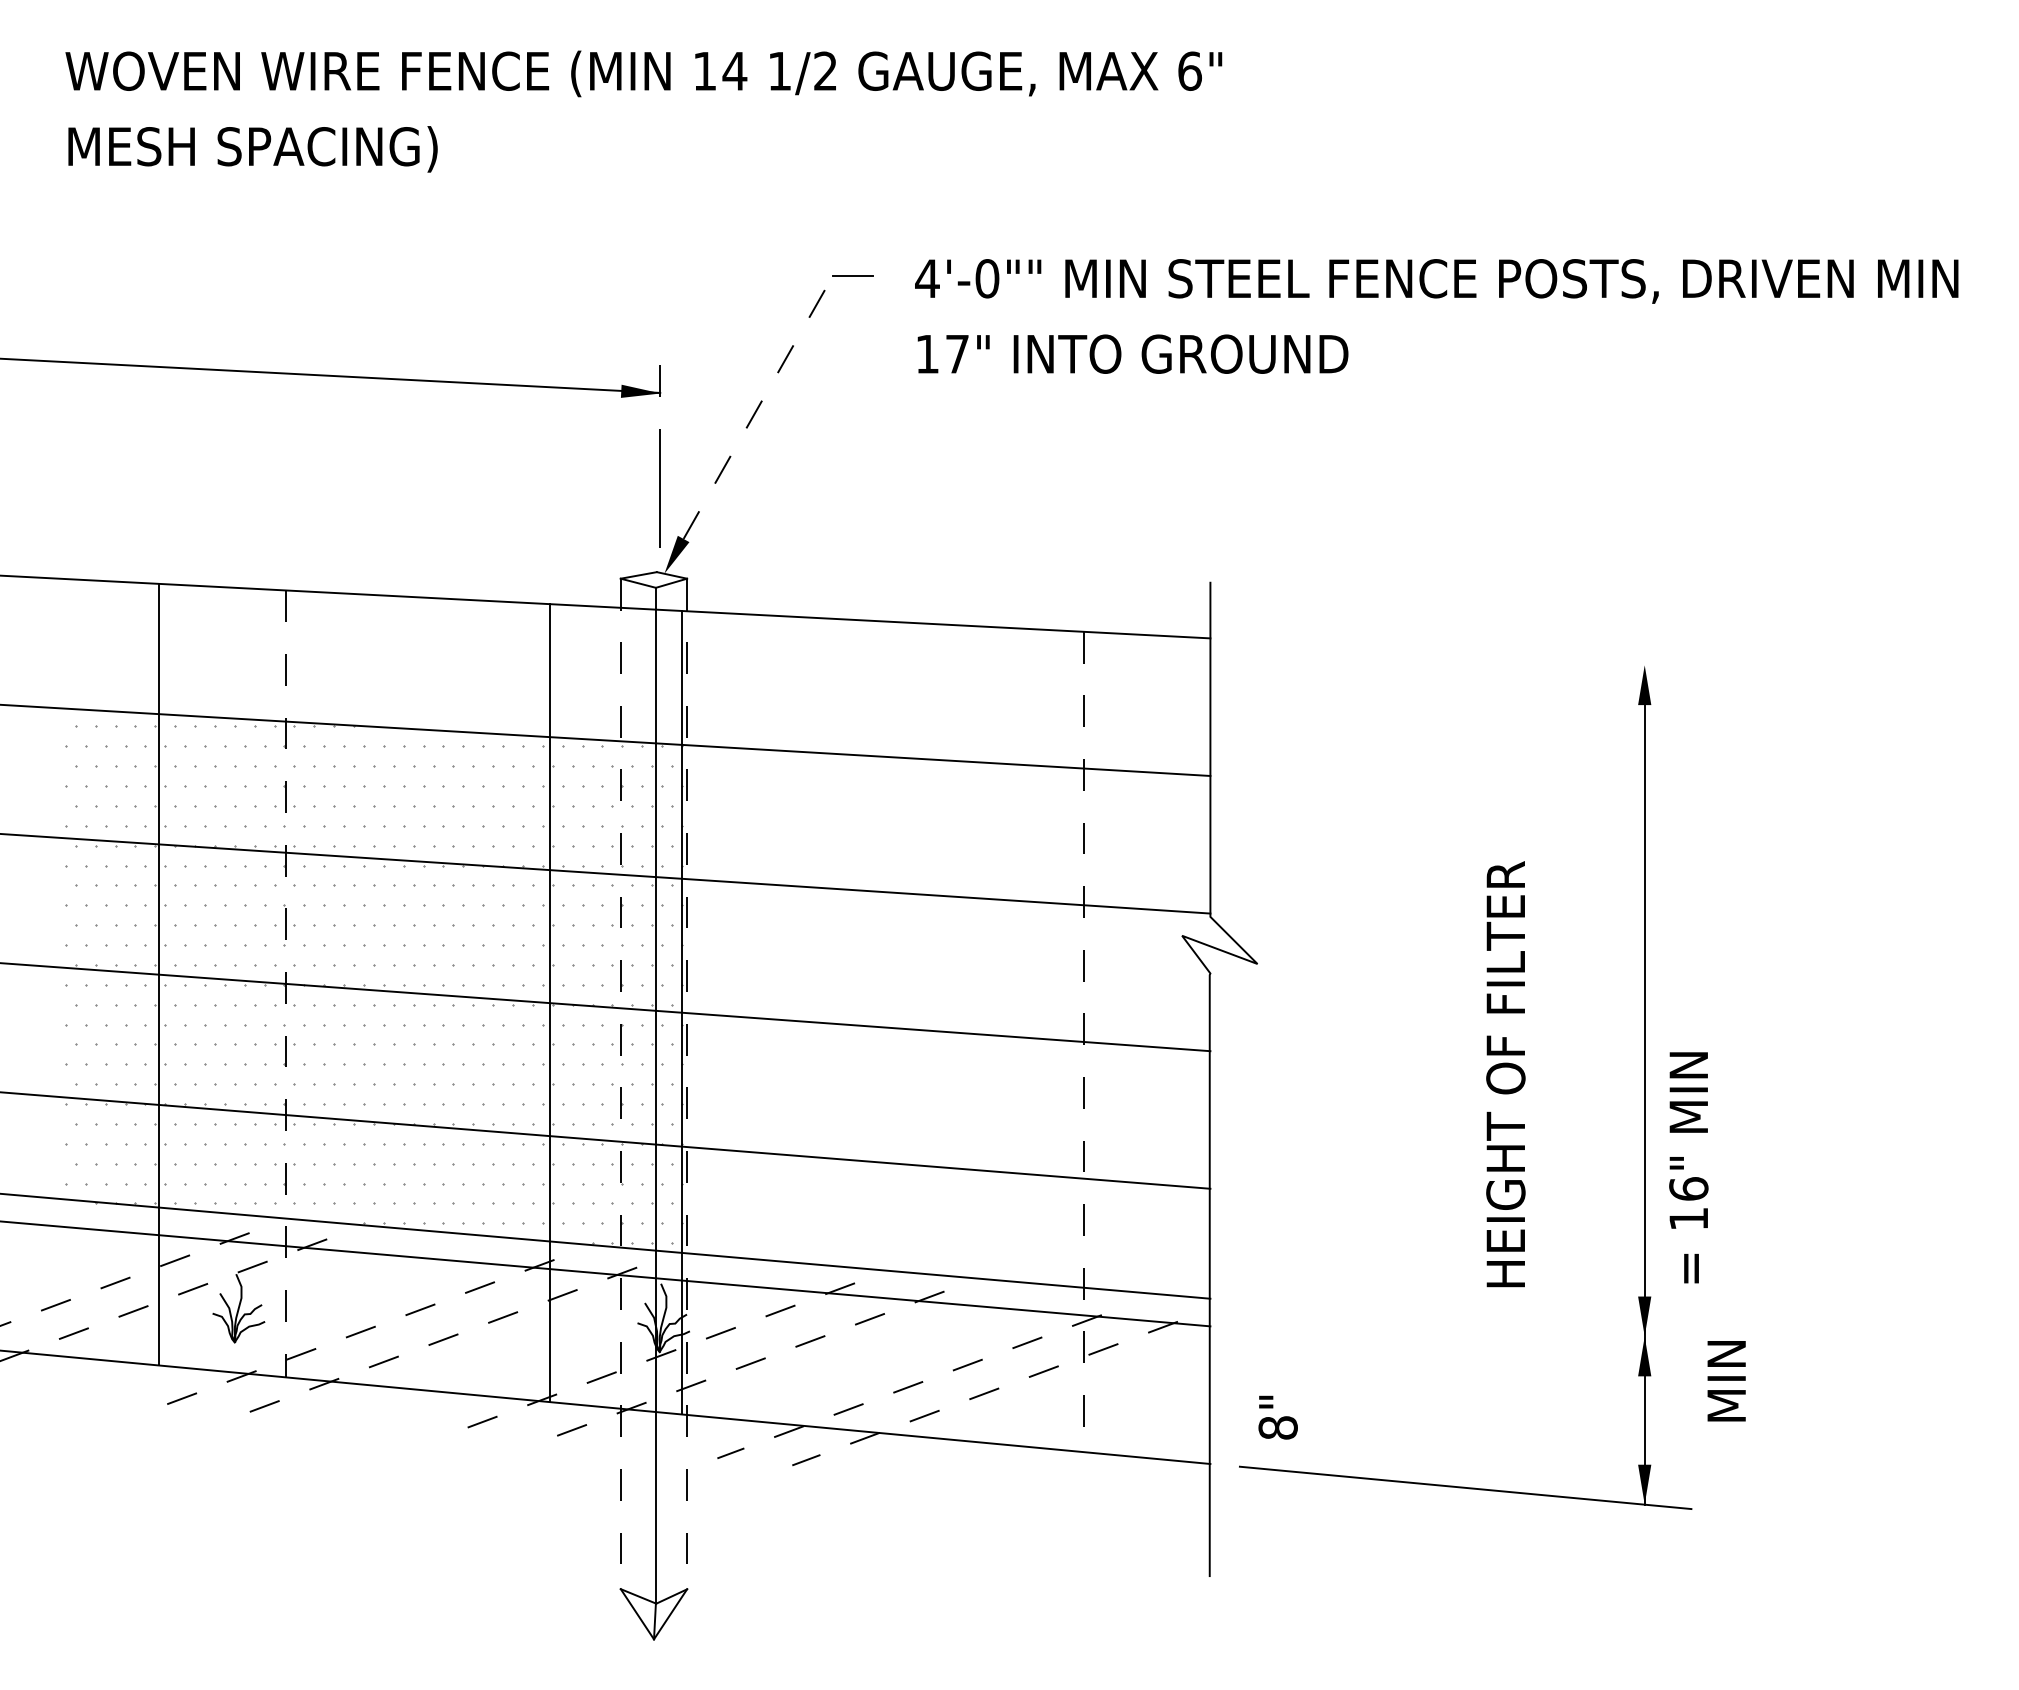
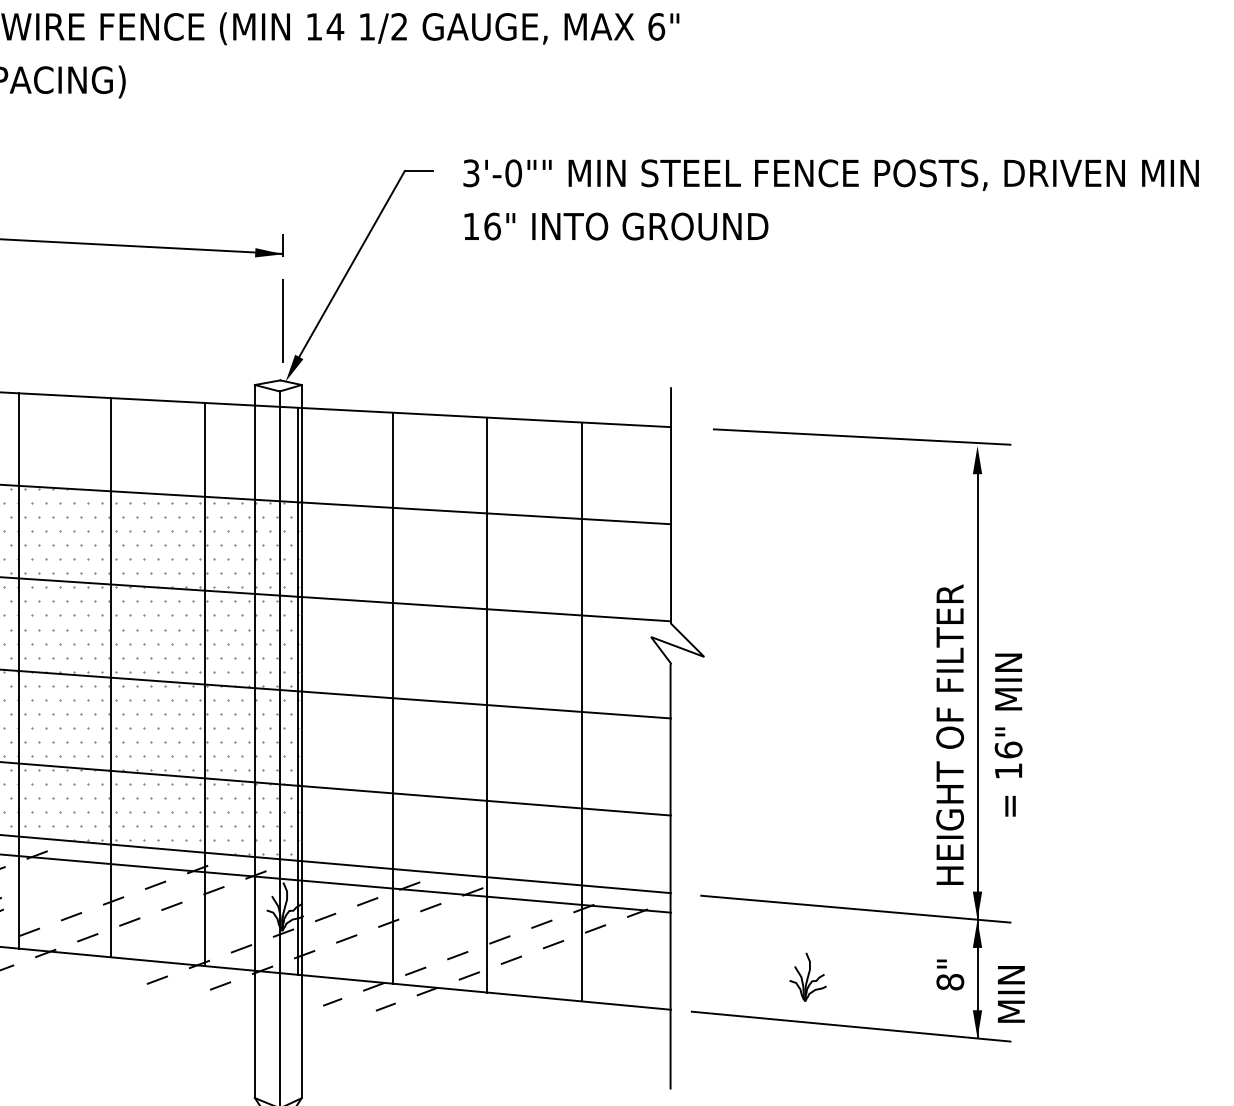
text: (927, 278) -> (471, 173), 4'-0"" -> 3'-0""
text: (957, 353) -> (492, 226), 17" -> 16"
line: (758, 406) -> (352, 263), dashed -> solid
line: (1481, 652) -> (862, 437), added
line: (286, 984) -> (19, 671), dashed -> solid
line: (416, 993) -> (110, 677), added
line: (816, 1022) -> (393, 698), added
line: (950, 1031) -> (487, 704), added
line: (1084, 1042) -> (582, 712), dashed -> solid
text: (1505, 1074) -> (949, 734), moved
line: (620, 1084) -> (254, 741), dashed -> solid
line: (687, 1084) -> (302, 741), dashed -> solid
text: (1688, 1167) -> (1008, 734), moved
line: (1472, 1321) -> (855, 909), added
text: (1726, 1381) -> (1011, 994), moved
text: (1277, 1417) -> (949, 974), moved
part: (1404, 1417) -> (807, 976), added

